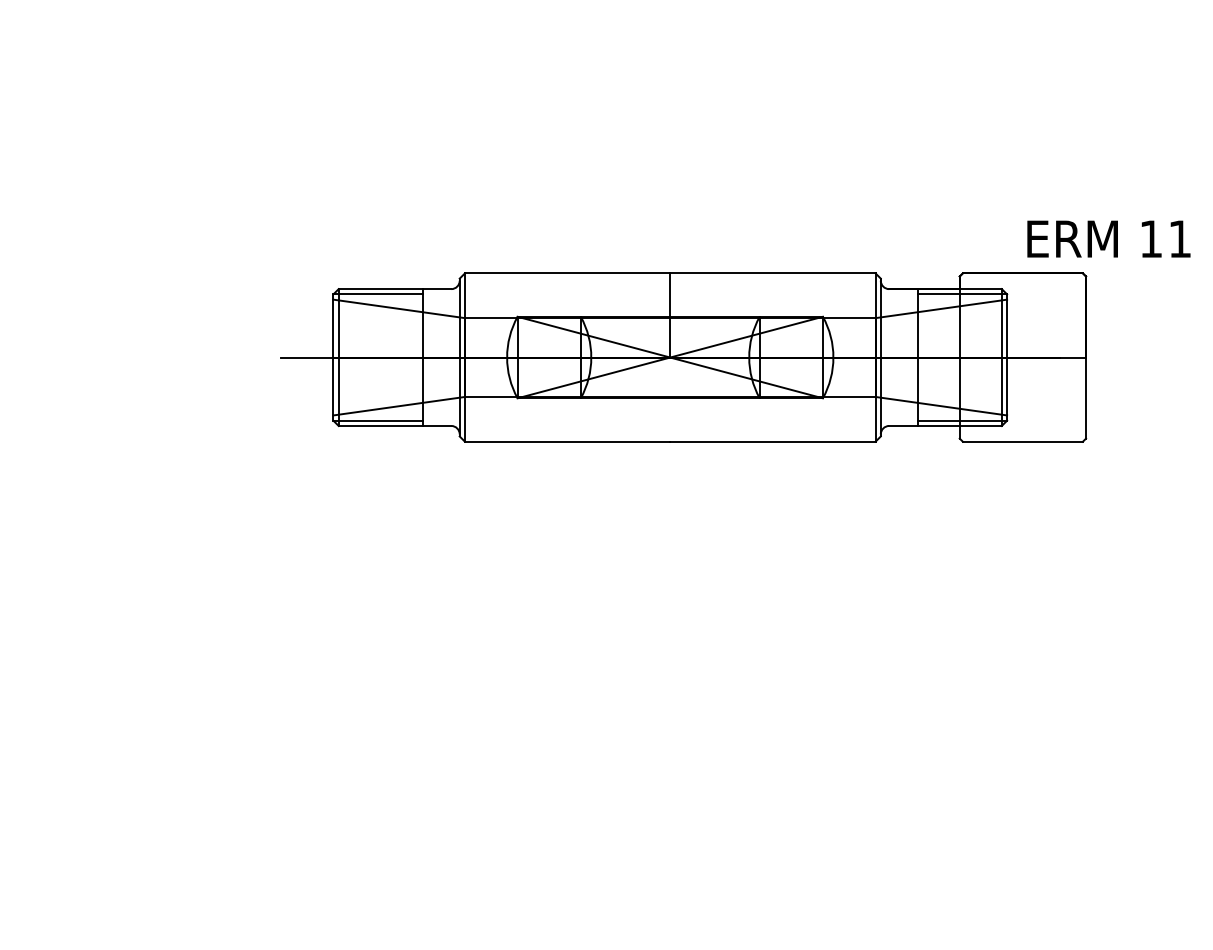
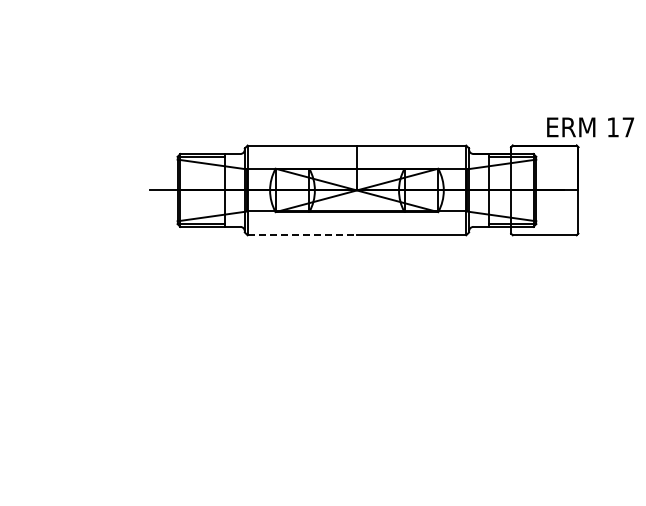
text: (1180, 239) -> (628, 127), 11 -> 17
line: (568, 442) -> (302, 235), solid -> dashed

